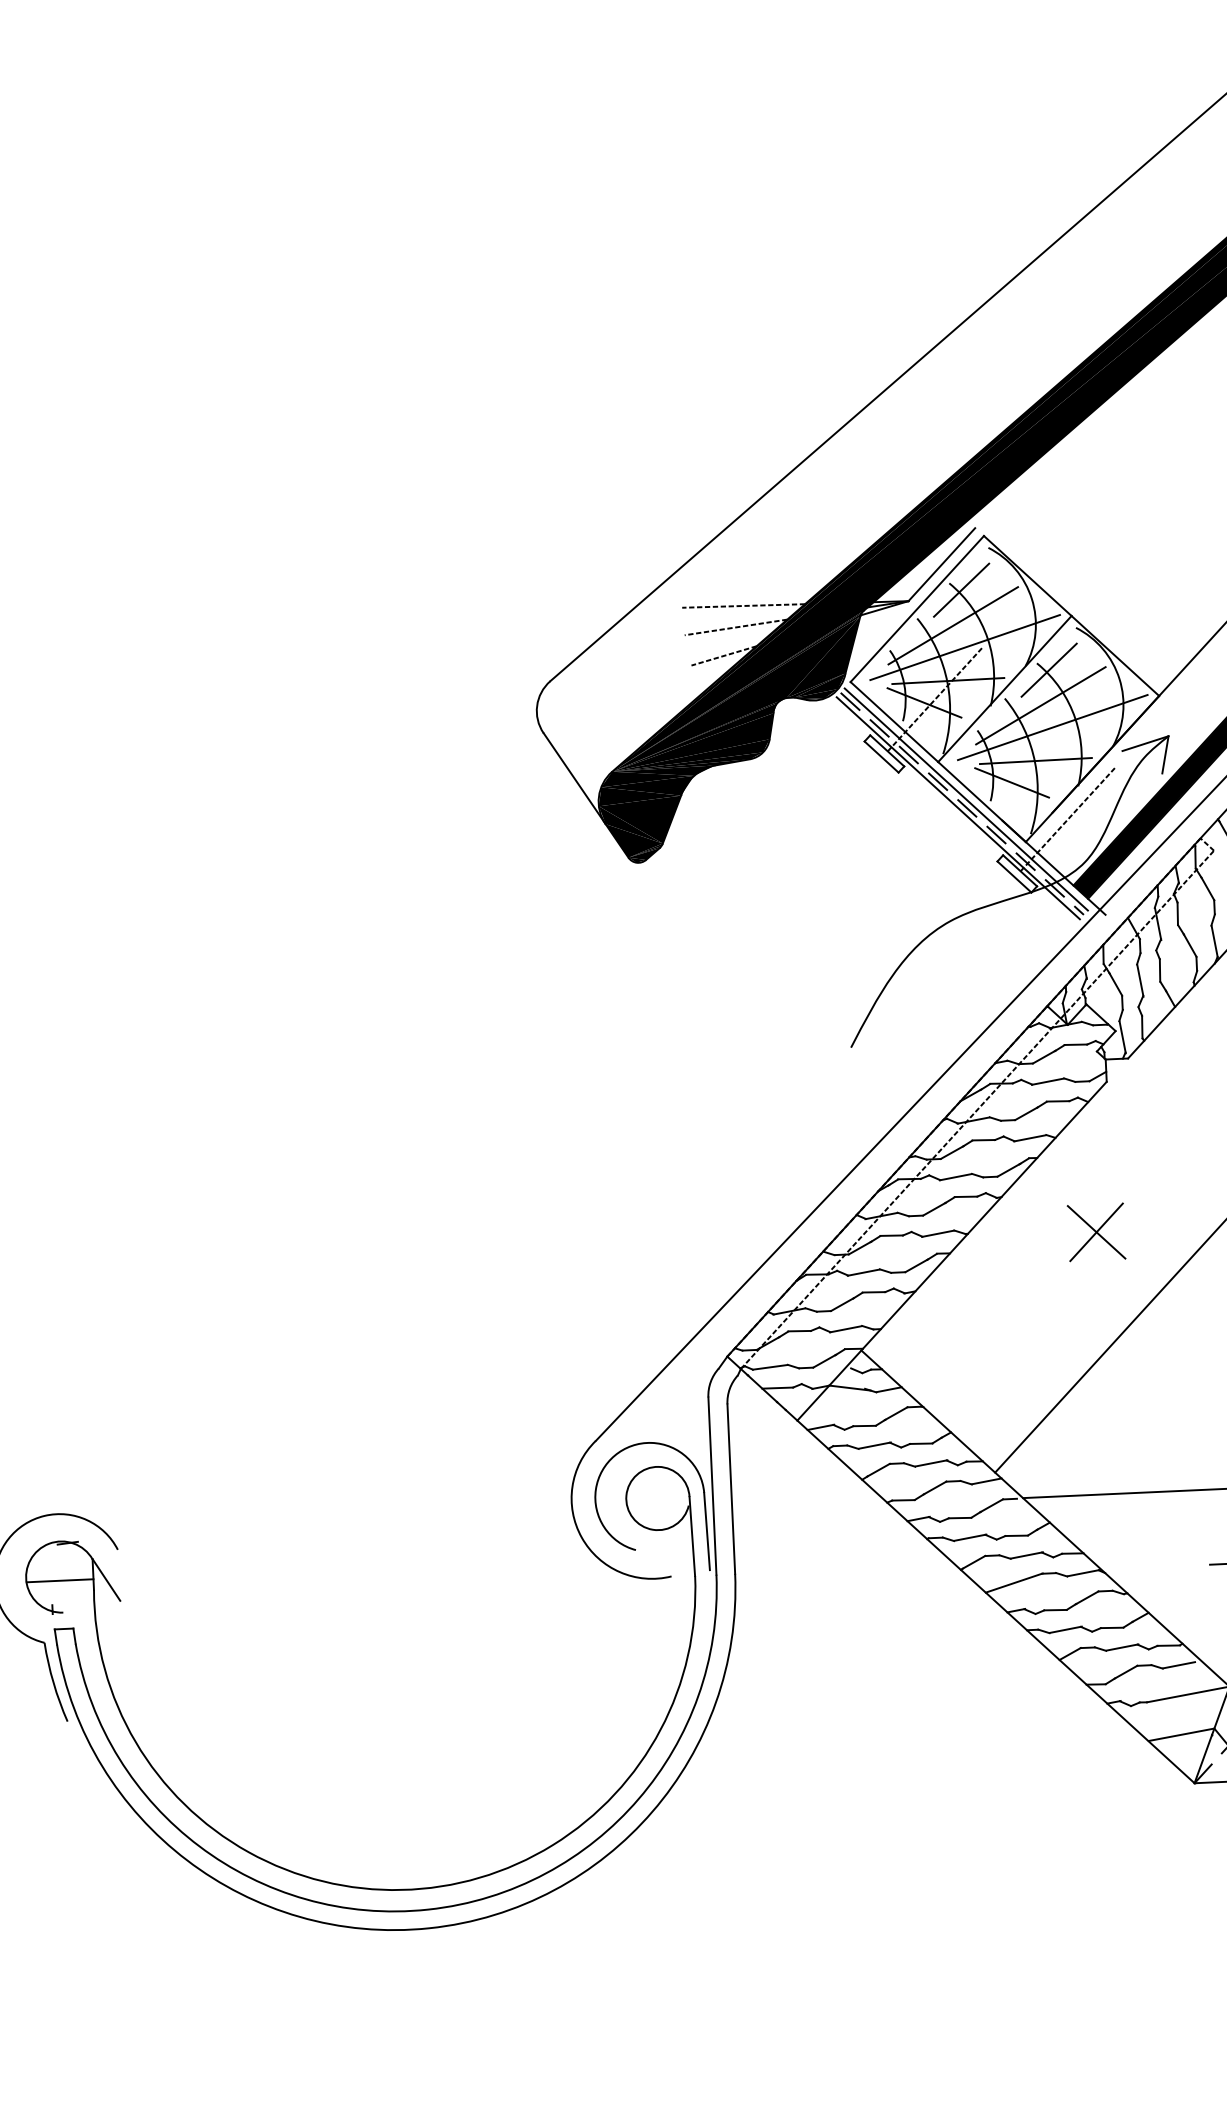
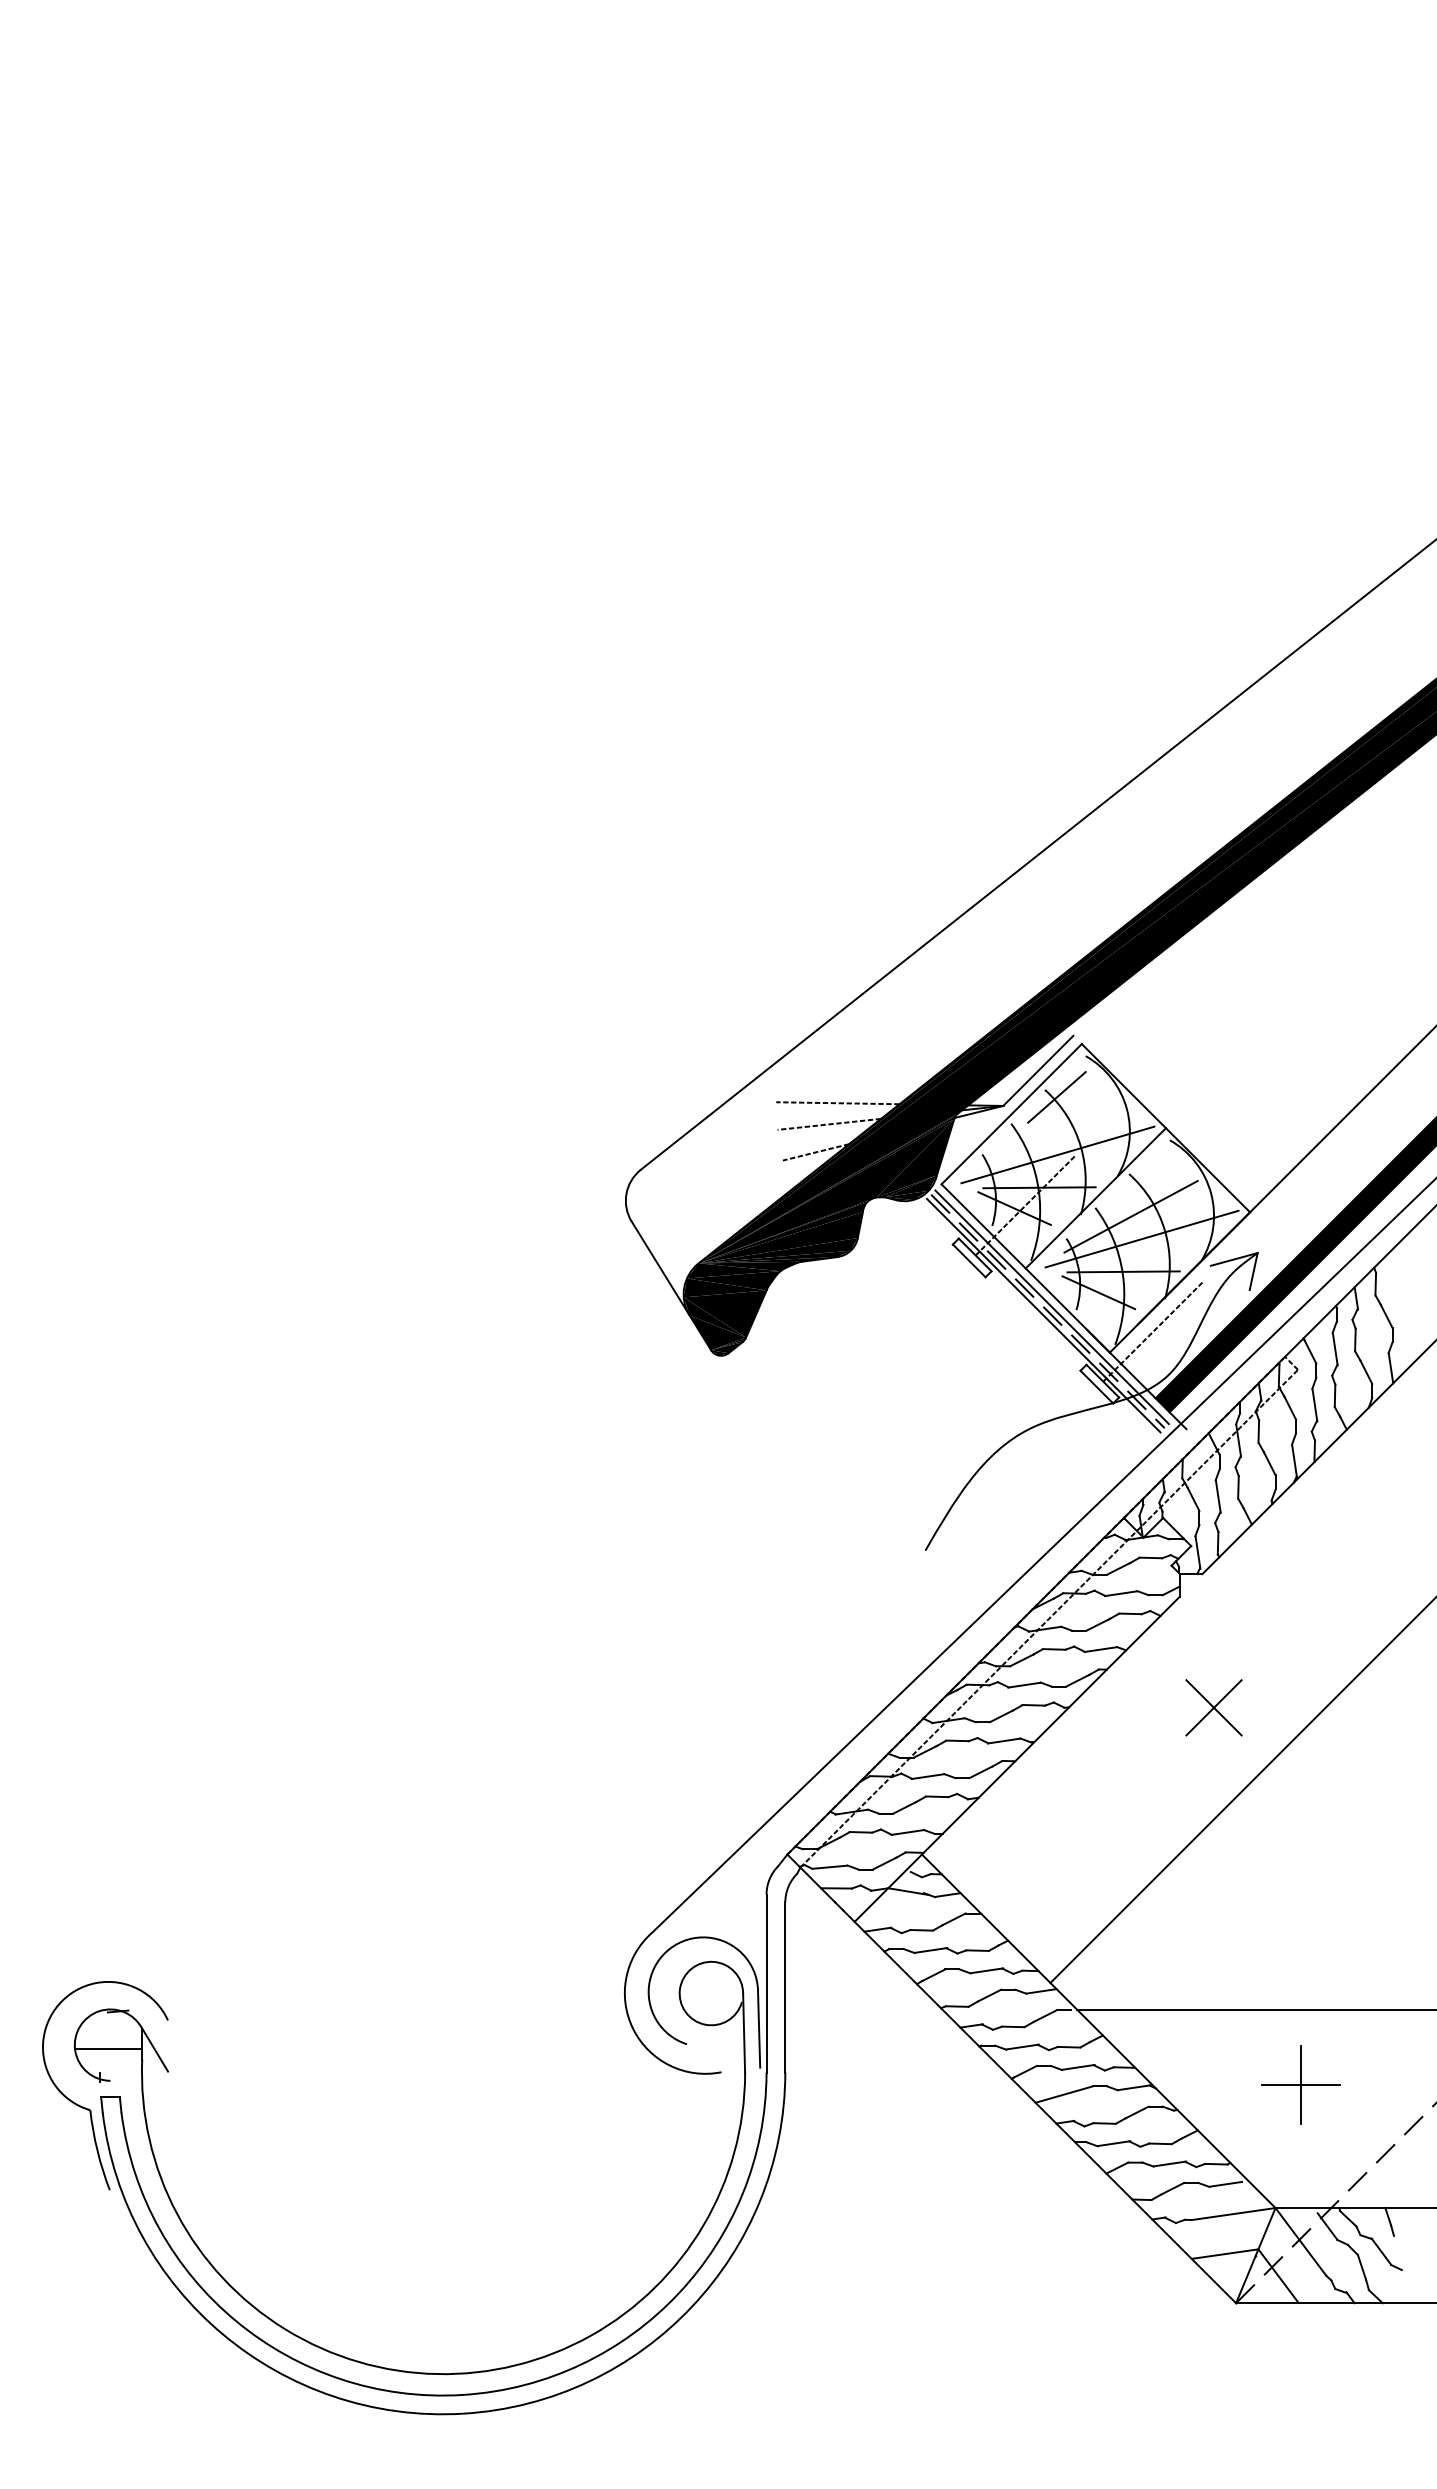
line: (952, 625) -> (1046, 1132), removed
line: (1048, 670) -> (1140, 1181), removed
part: (1096, 1232) -> (1213, 1707), moved

